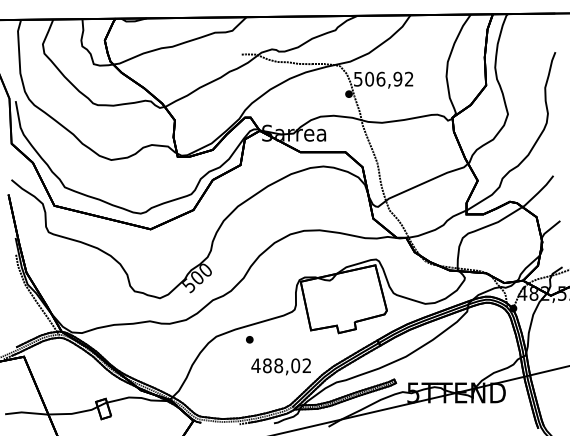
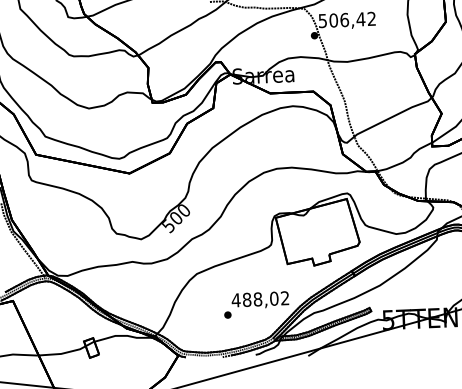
text: (397, 78) -> (360, 18), 506,92 -> 506,42
part: (249, 339) -> (227, 314), moved

